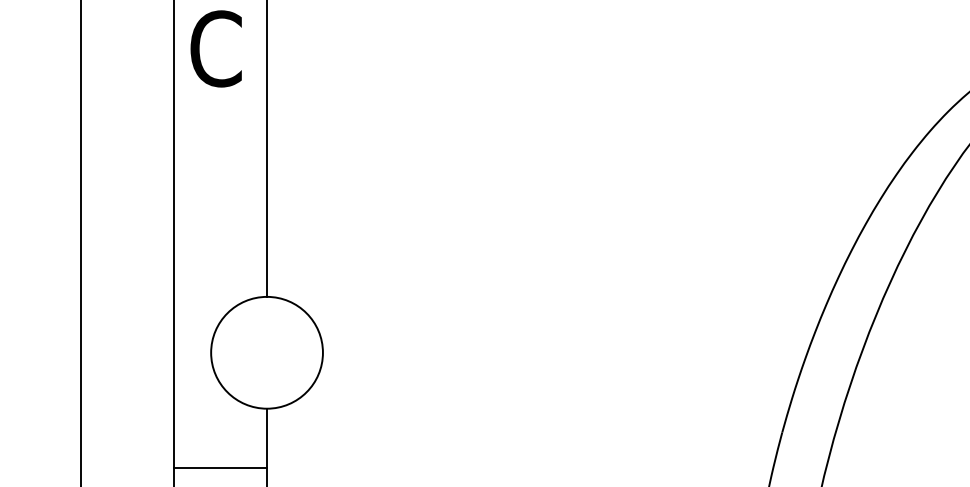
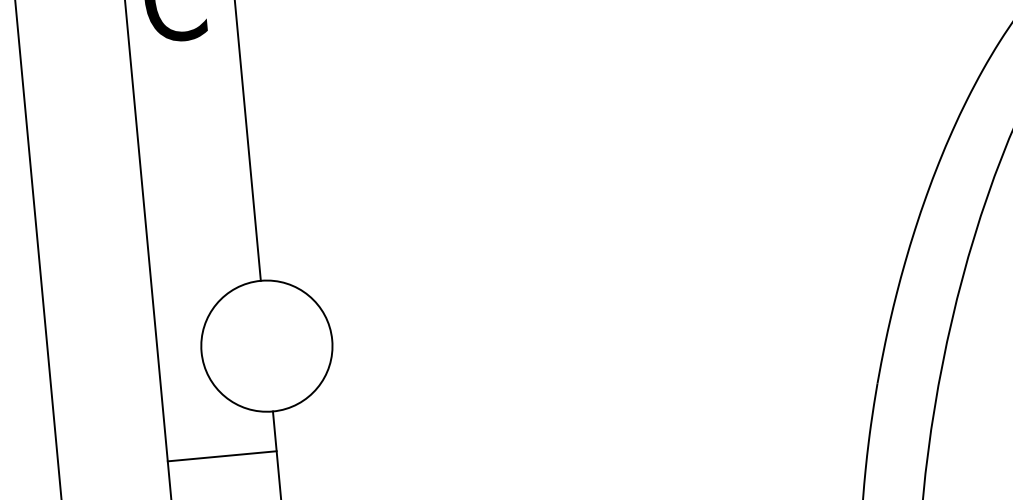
line: (220, 467) -> (222, 456), moved

